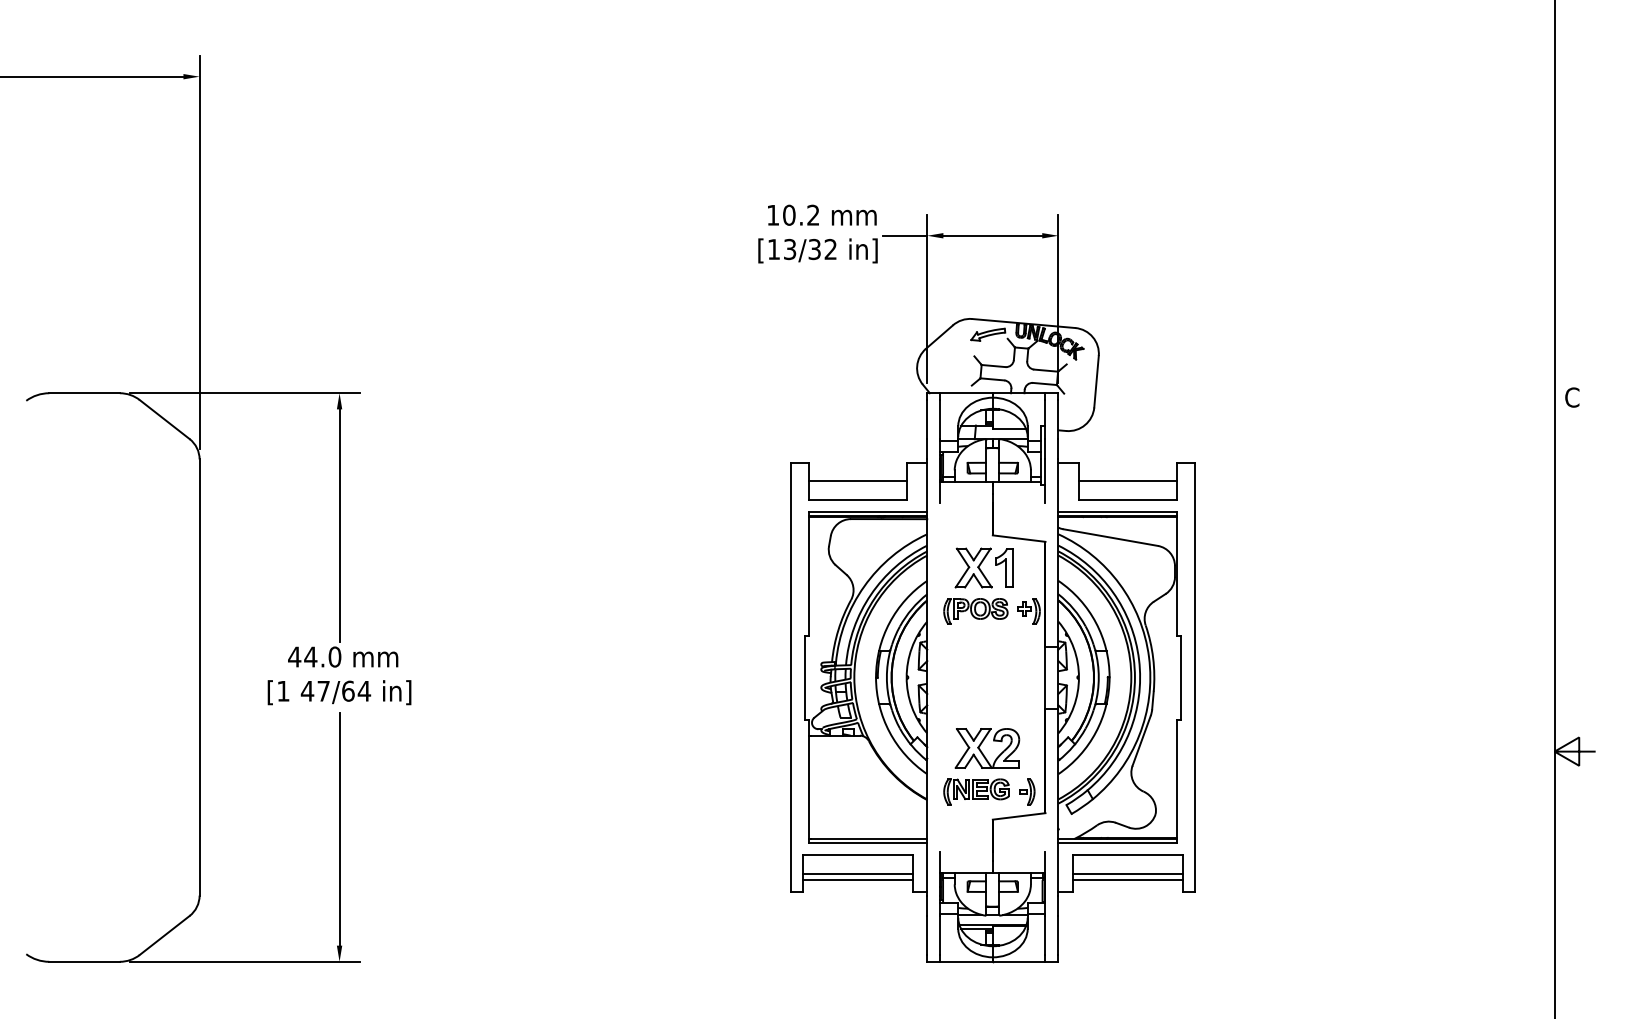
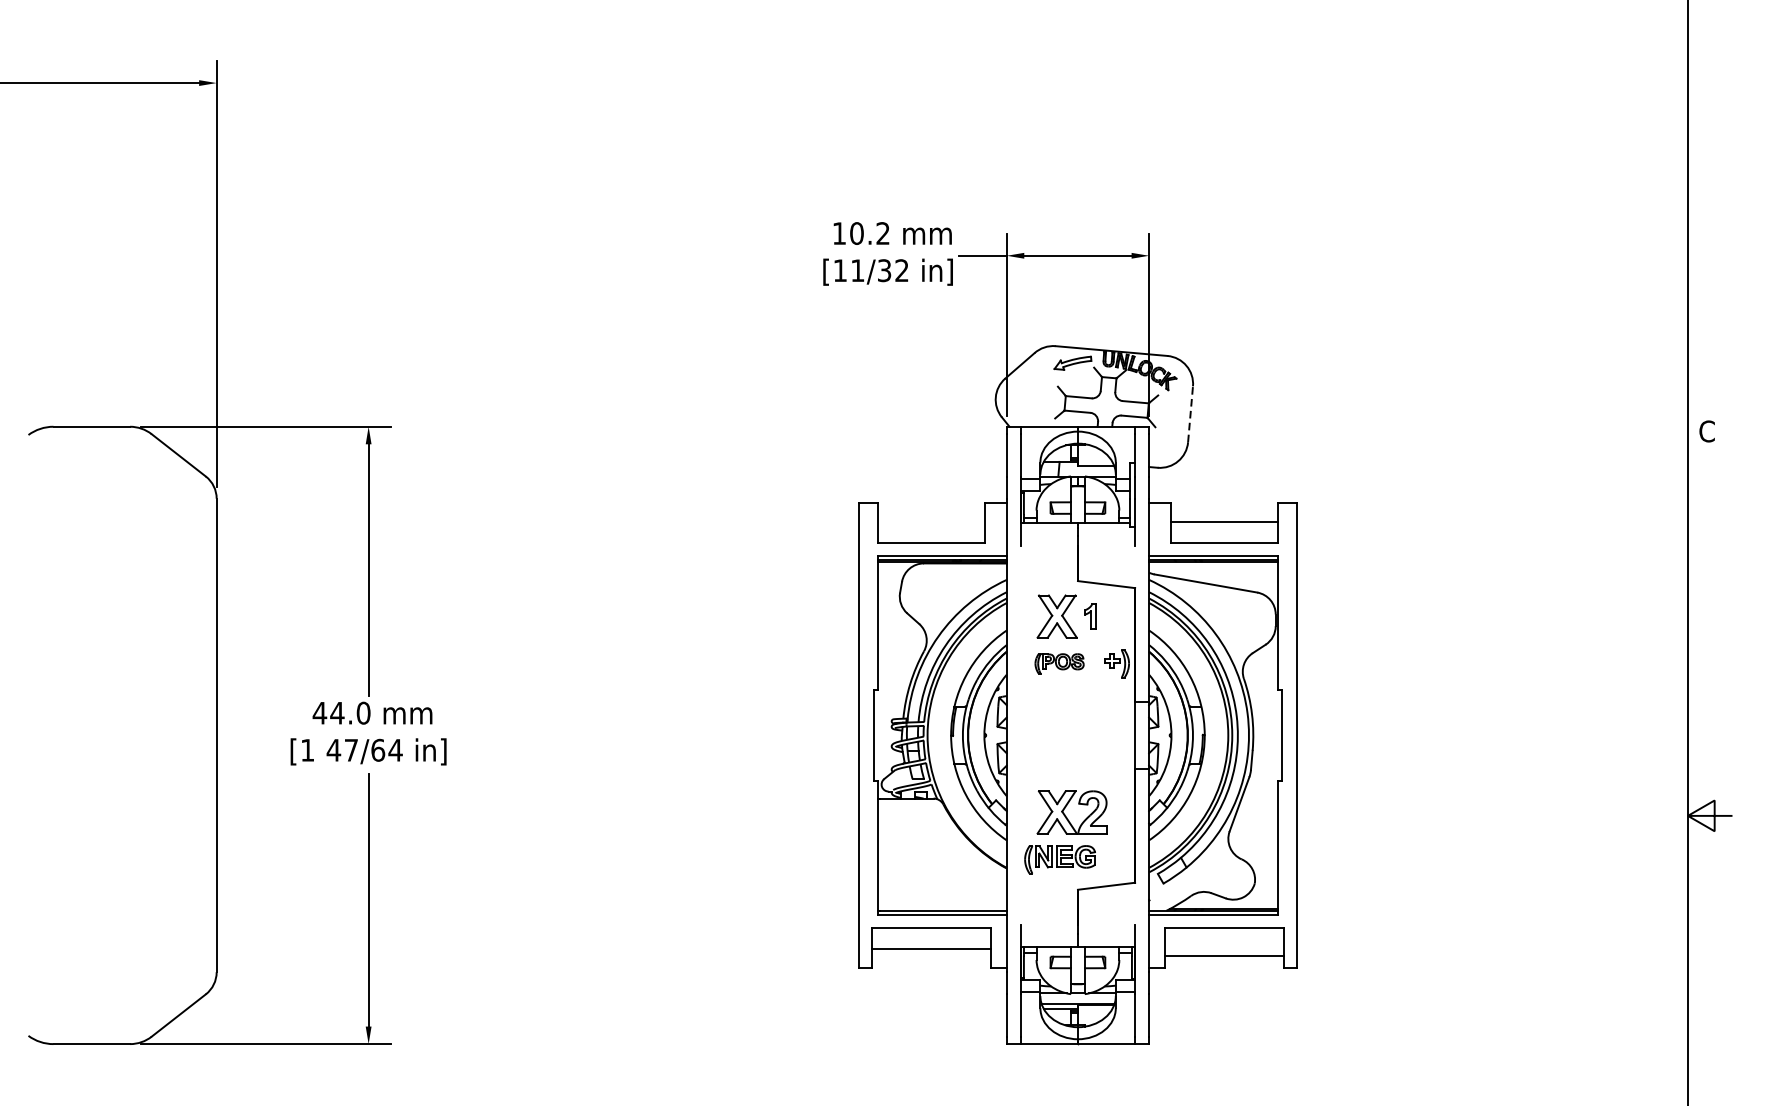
text: (790, 249) -> (858, 270), [13/32 -> [11/32
line: (1096, 381) -> (1190, 414), solid -> dashed
line: (857, 481) -> (931, 522), removed
part: (1004, 567) -> (1090, 615), size x0.6
part: (975, 611) -> (1059, 663), size x0.7
part: (1027, 791) -> (1115, 859), removed
line: (1127, 873) -> (1224, 948), removed
line: (857, 880) -> (931, 955), removed

